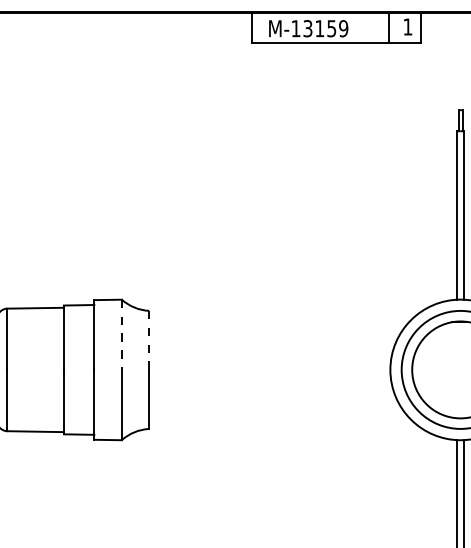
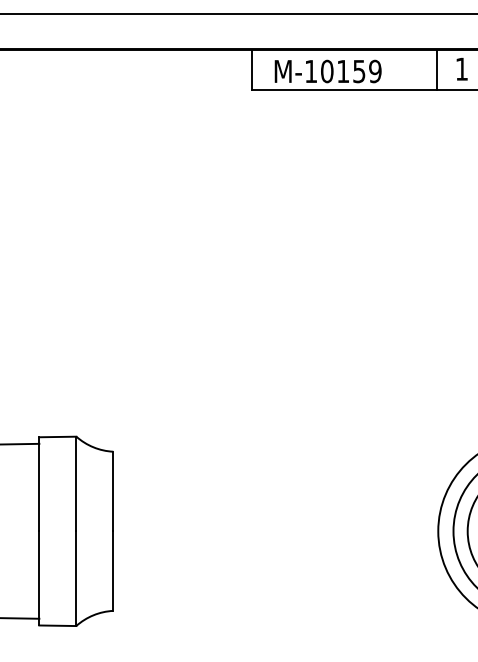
text: (307, 28) -> (326, 71), M-13159 -> M-10159
line: (121, 335) -> (75, 484), dashed -> solid
line: (149, 340) -> (113, 491), dashed -> solid

